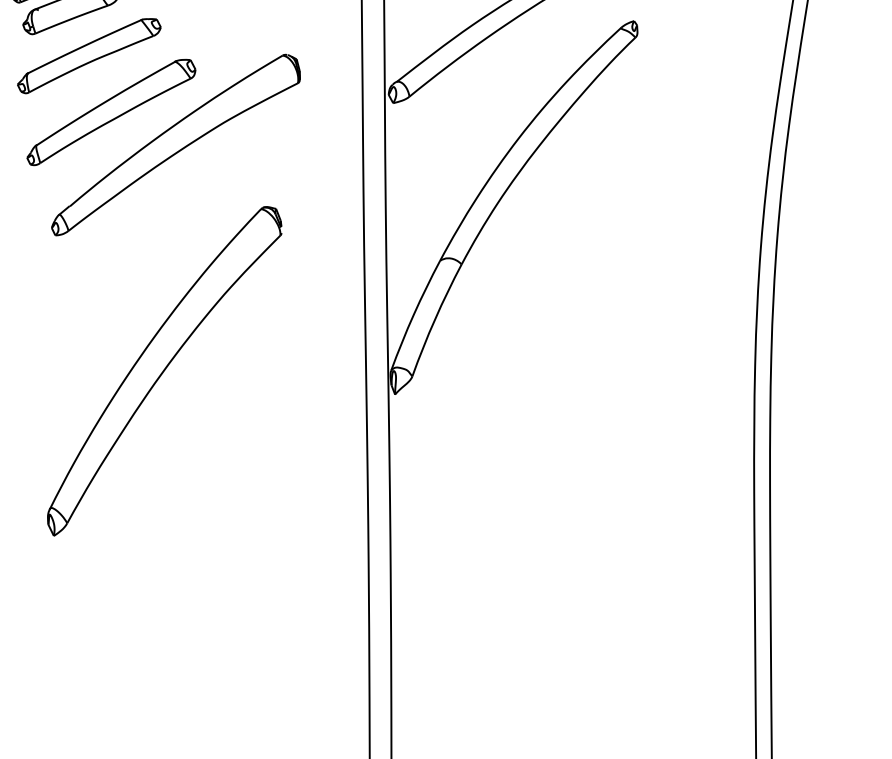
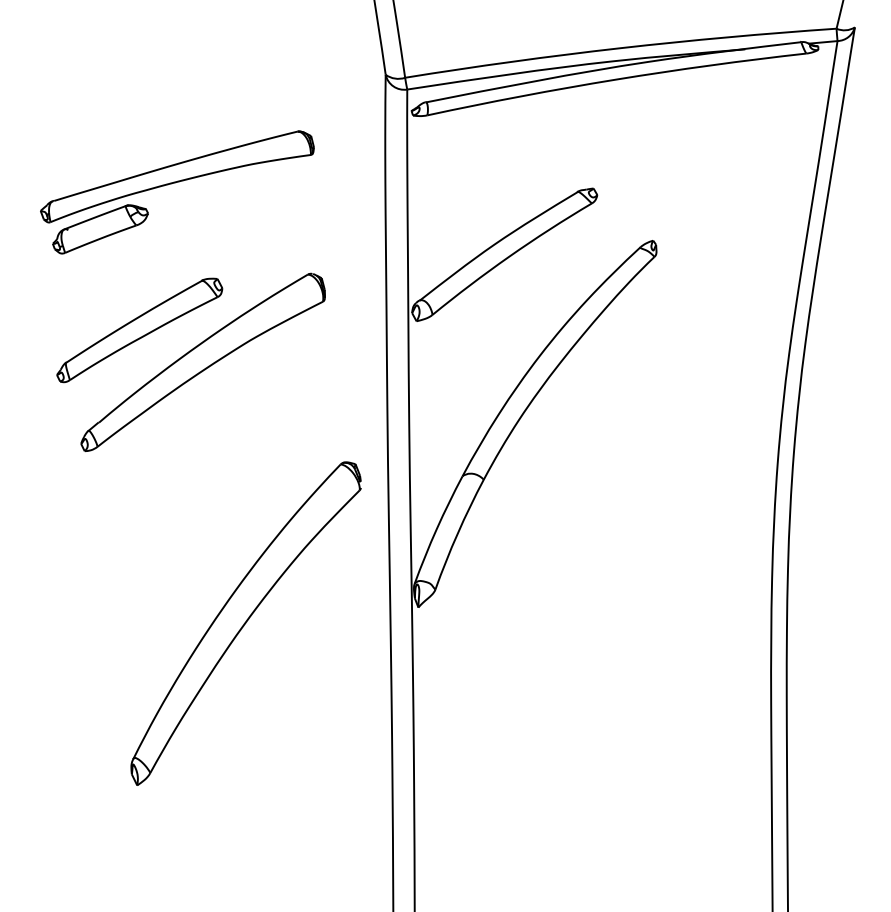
part: (88, 55) -> (117, 274), removed
part: (164, 371) -> (245, 623), moved

